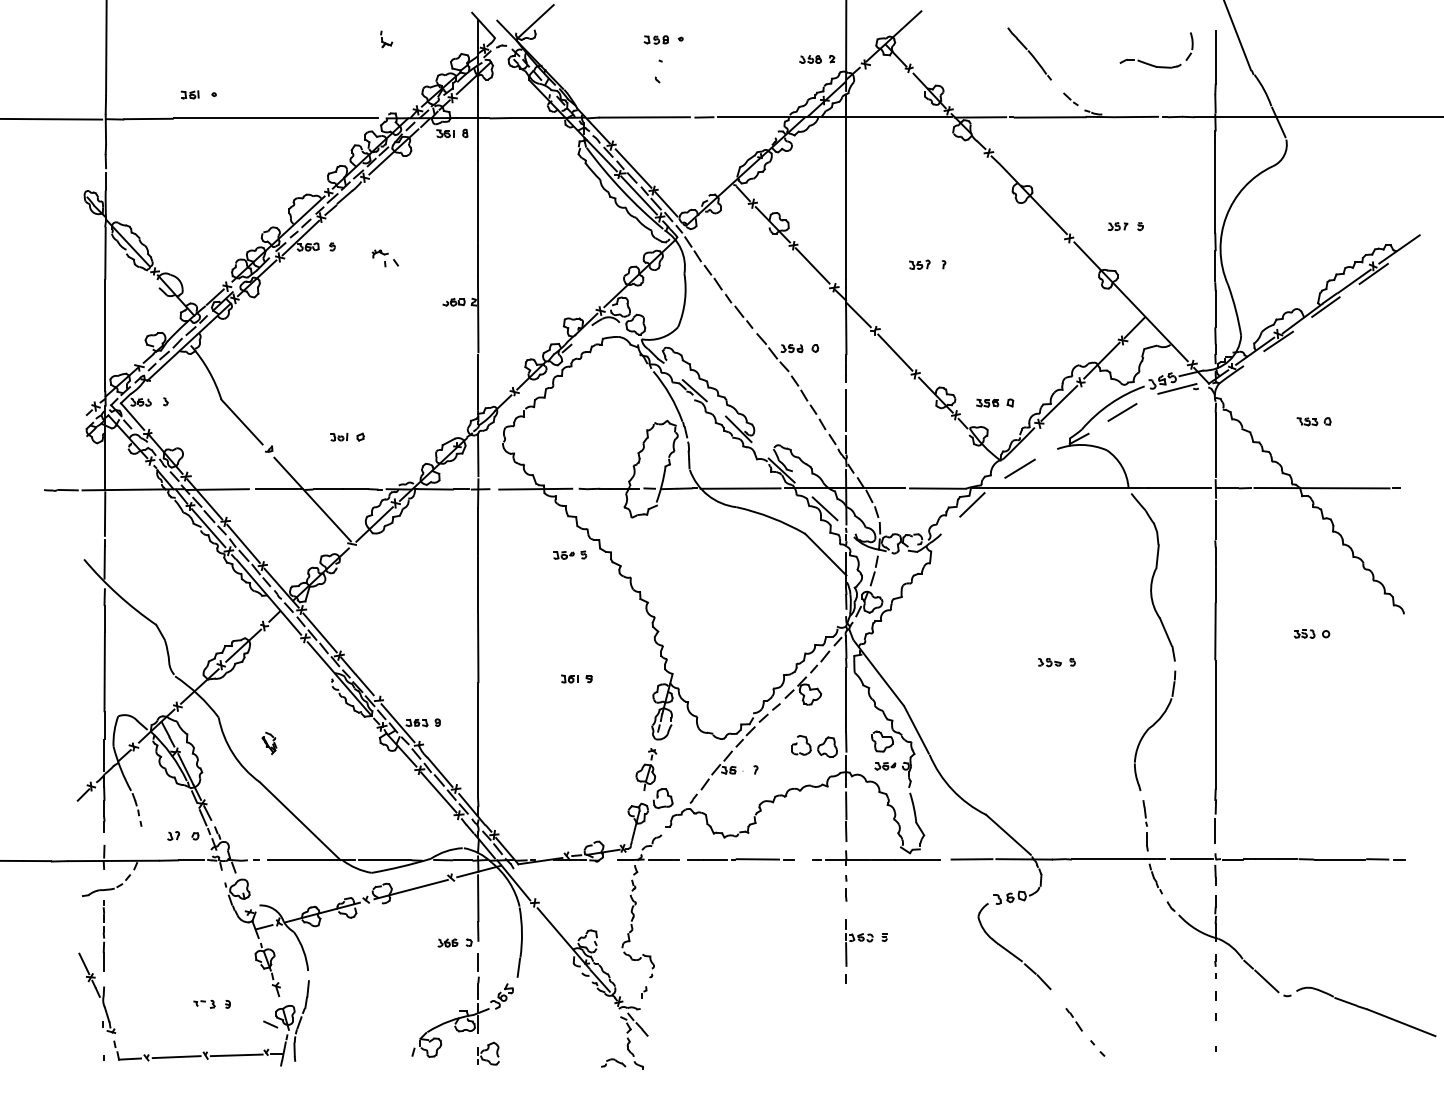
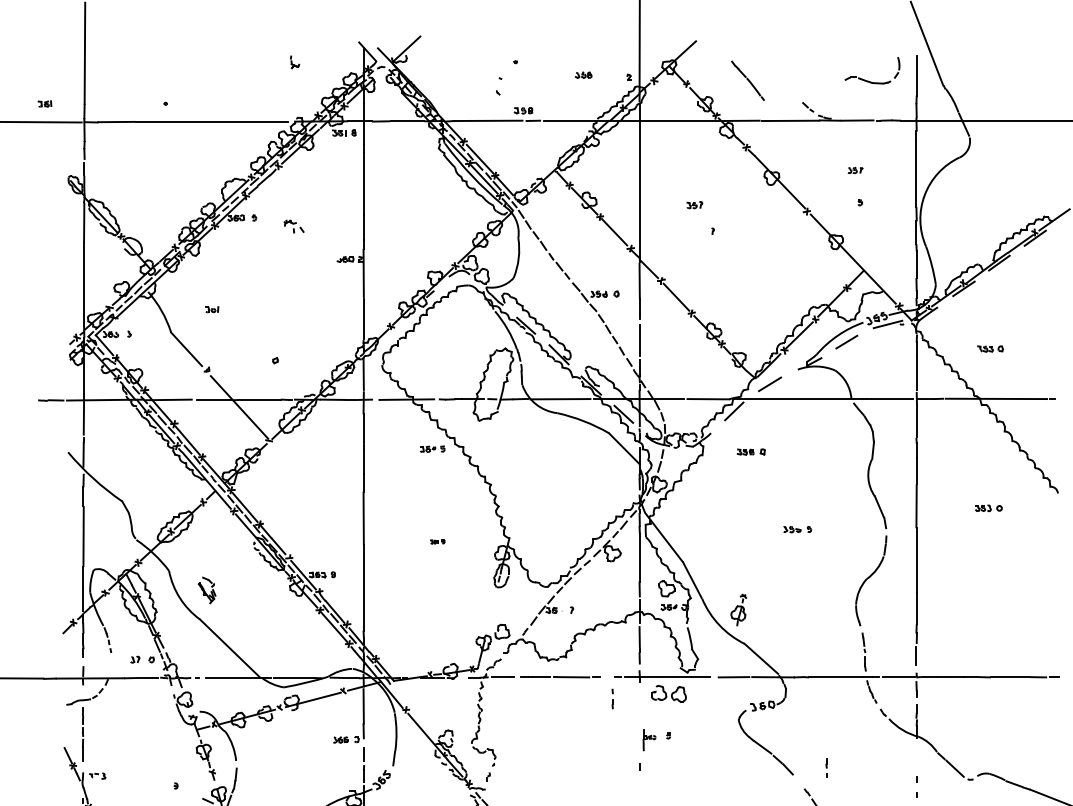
part: (655, 39) -> (522, 110), moved
part: (1029, 53) -> (747, 80), moved
part: (810, 59) -> (583, 75), moved
part: (189, 94) -> (44, 103), moved
part: (1118, 226) -> (855, 170), moved
part: (919, 264) -> (694, 204), moved
part: (995, 402) -> (751, 451), moved
part: (339, 437) -> (212, 309), moved
part: (576, 678) -> (437, 541), size x0.6
part: (269, 742) -> (207, 589), size x1.6
part: (814, 746) -> (669, 693), moved
part: (646, 769) -> (738, 609), moved
line: (846, 888) -> (612, 699), moved
part: (859, 942) -> (649, 739), size x0.6
part: (1215, 966) -> (826, 768), moved
part: (204, 1004) -> (97, 776), moved

